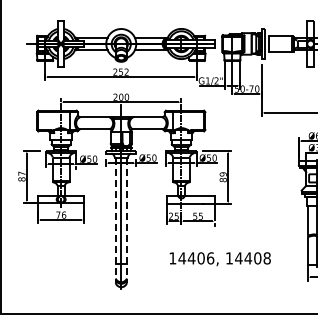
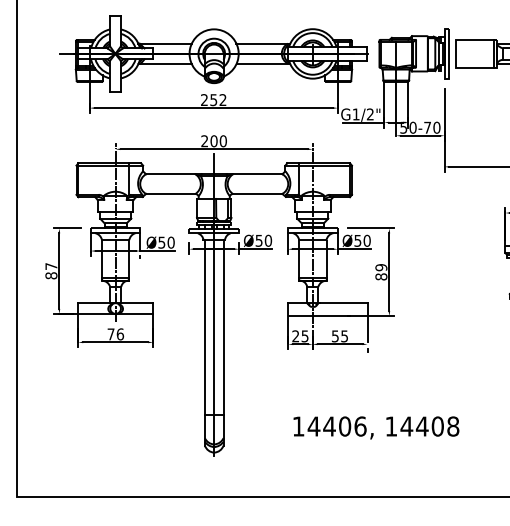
line: (115, 220) -> (204, 343), dashed -> solid
line: (127, 220) -> (224, 343), dashed -> solid
text: (219, 259) -> (375, 428), moved

